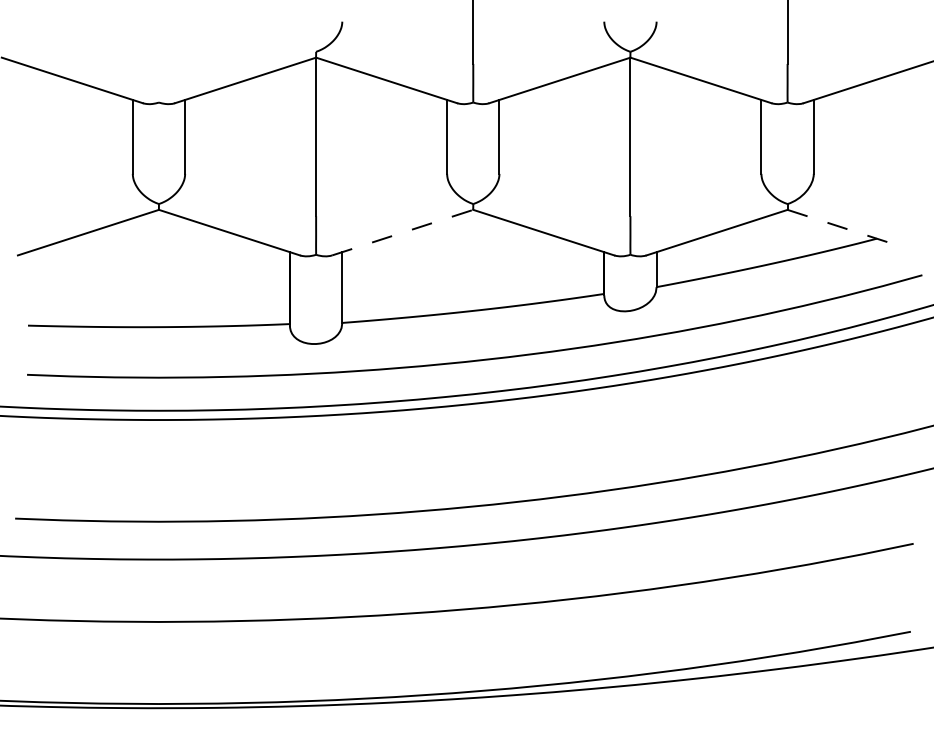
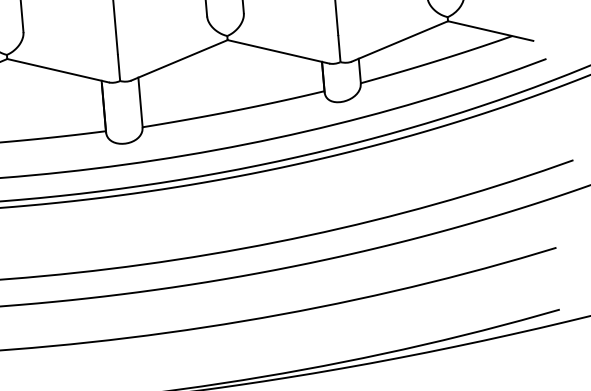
line: (847, 229) -> (491, 31), dashed -> solid
line: (403, 232) -> (180, 60), dashed -> solid

